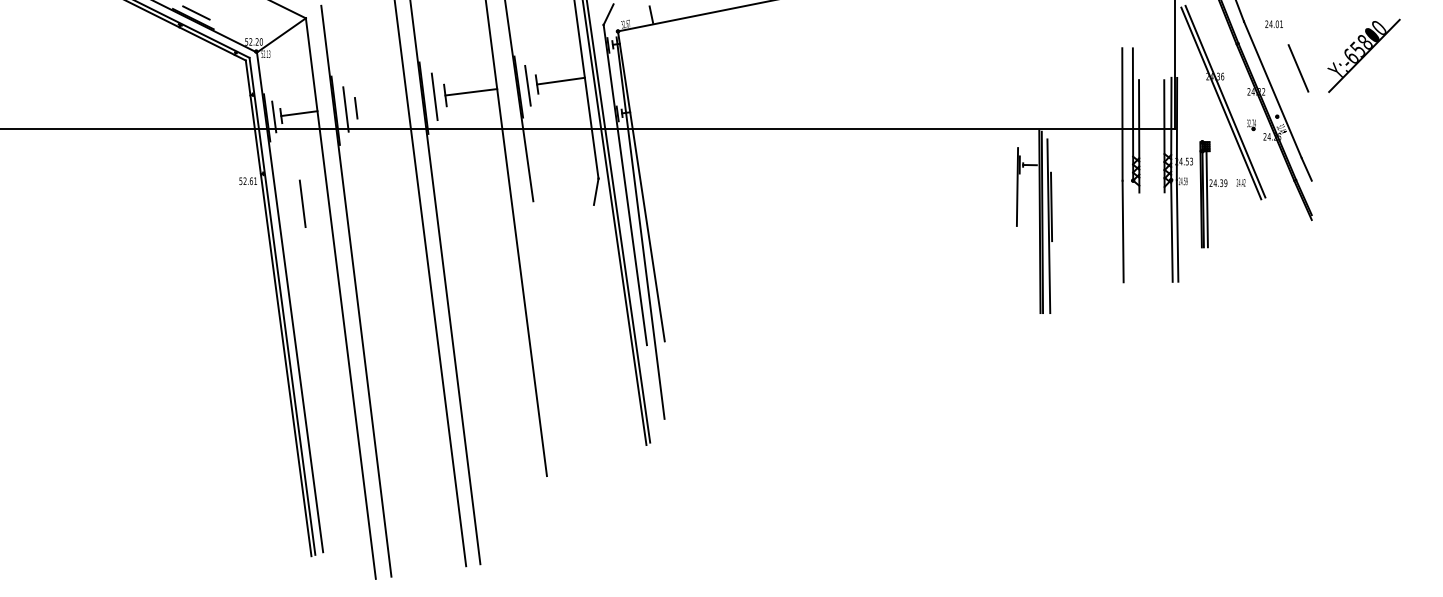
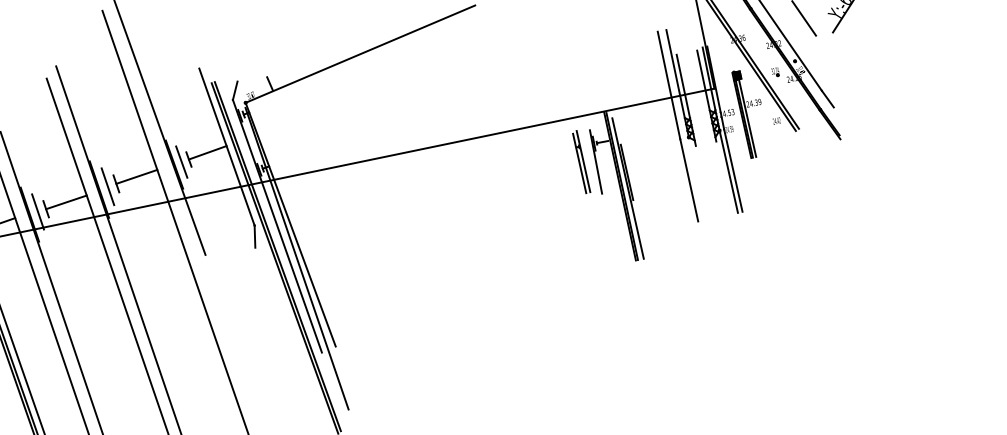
line: (381, 105) -> (66, 202), added
part: (1000, 183) -> (581, 161), added
part: (1213, 194) -> (751, 113), moved
line: (302, 203) -> (18, 295), removed

